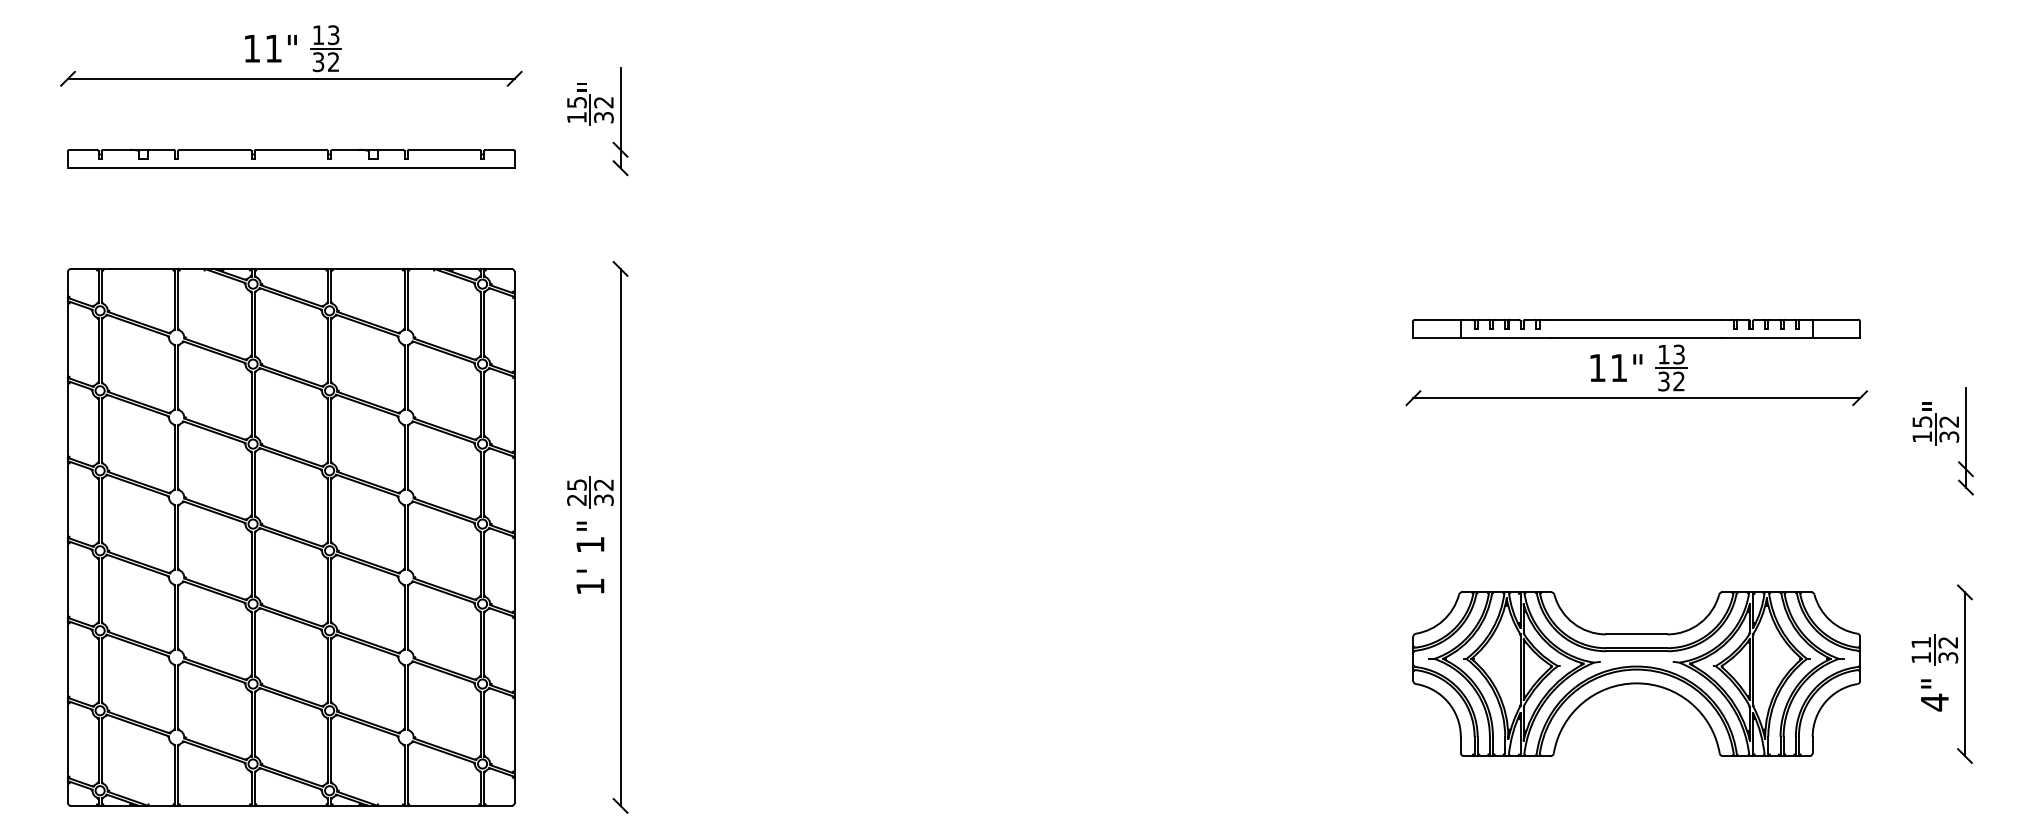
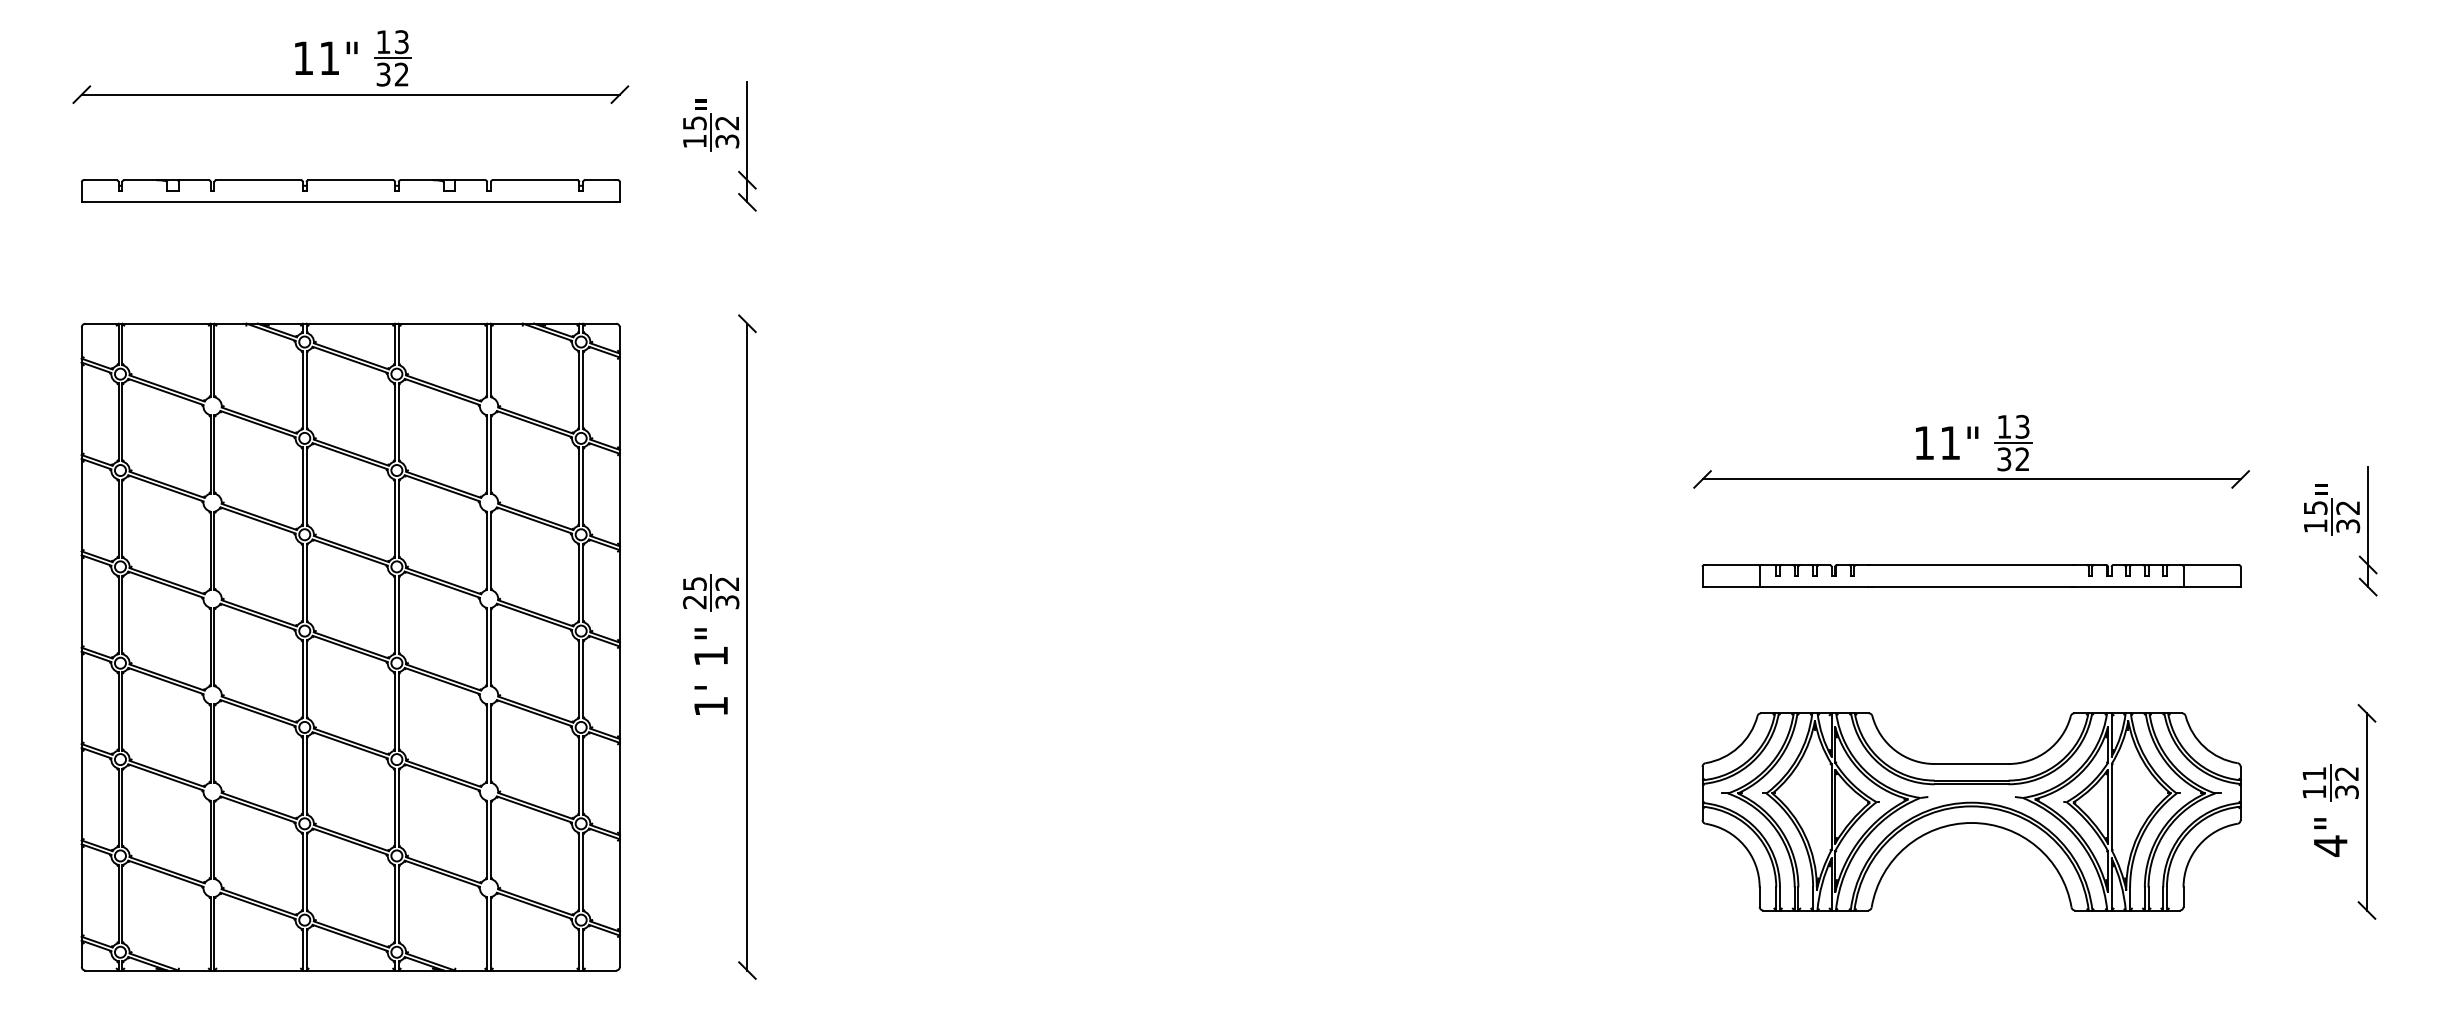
part: (1636, 328) -> (1971, 575), moved

